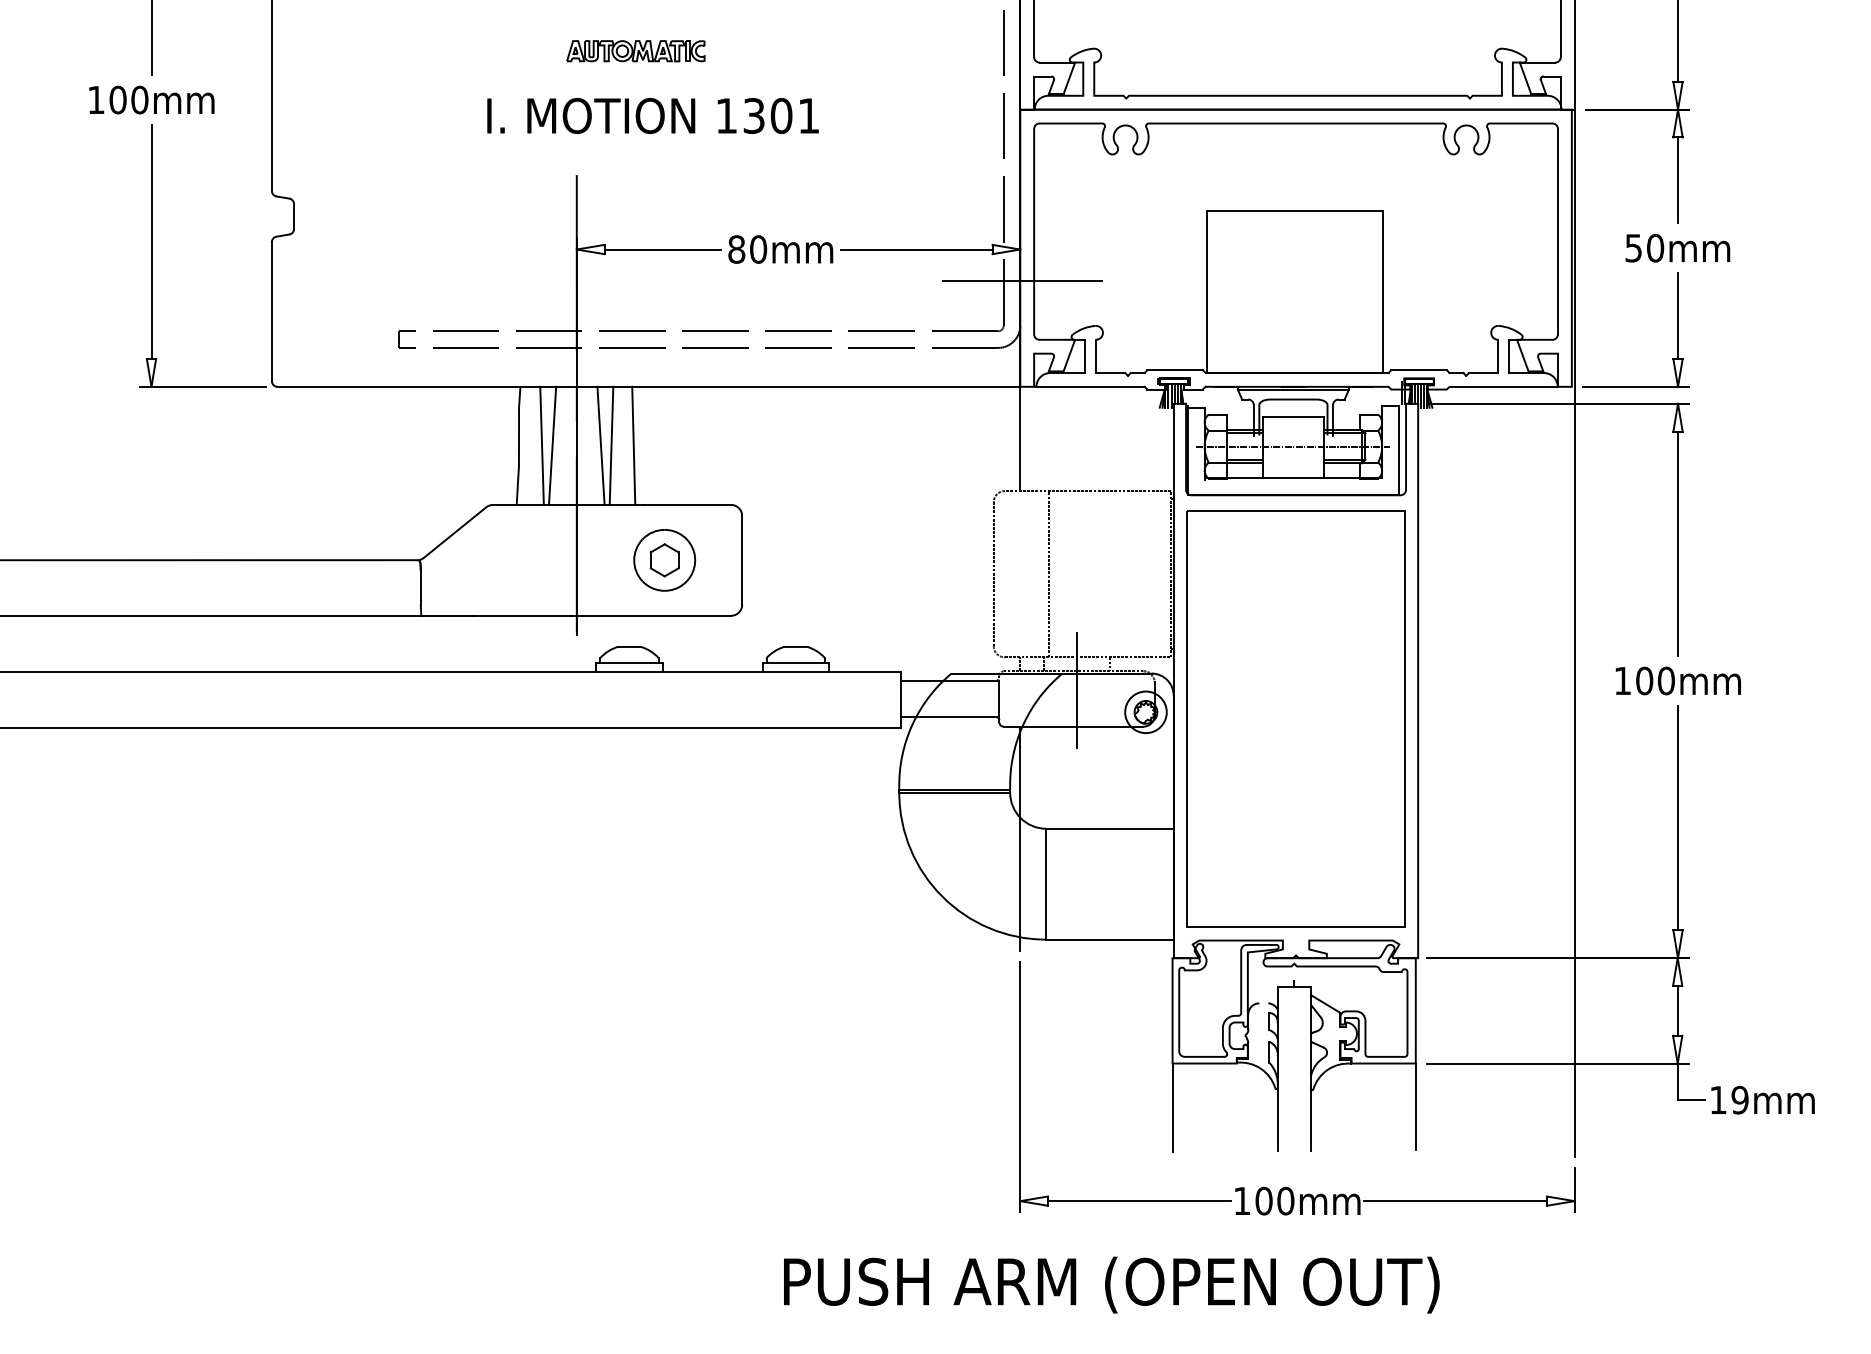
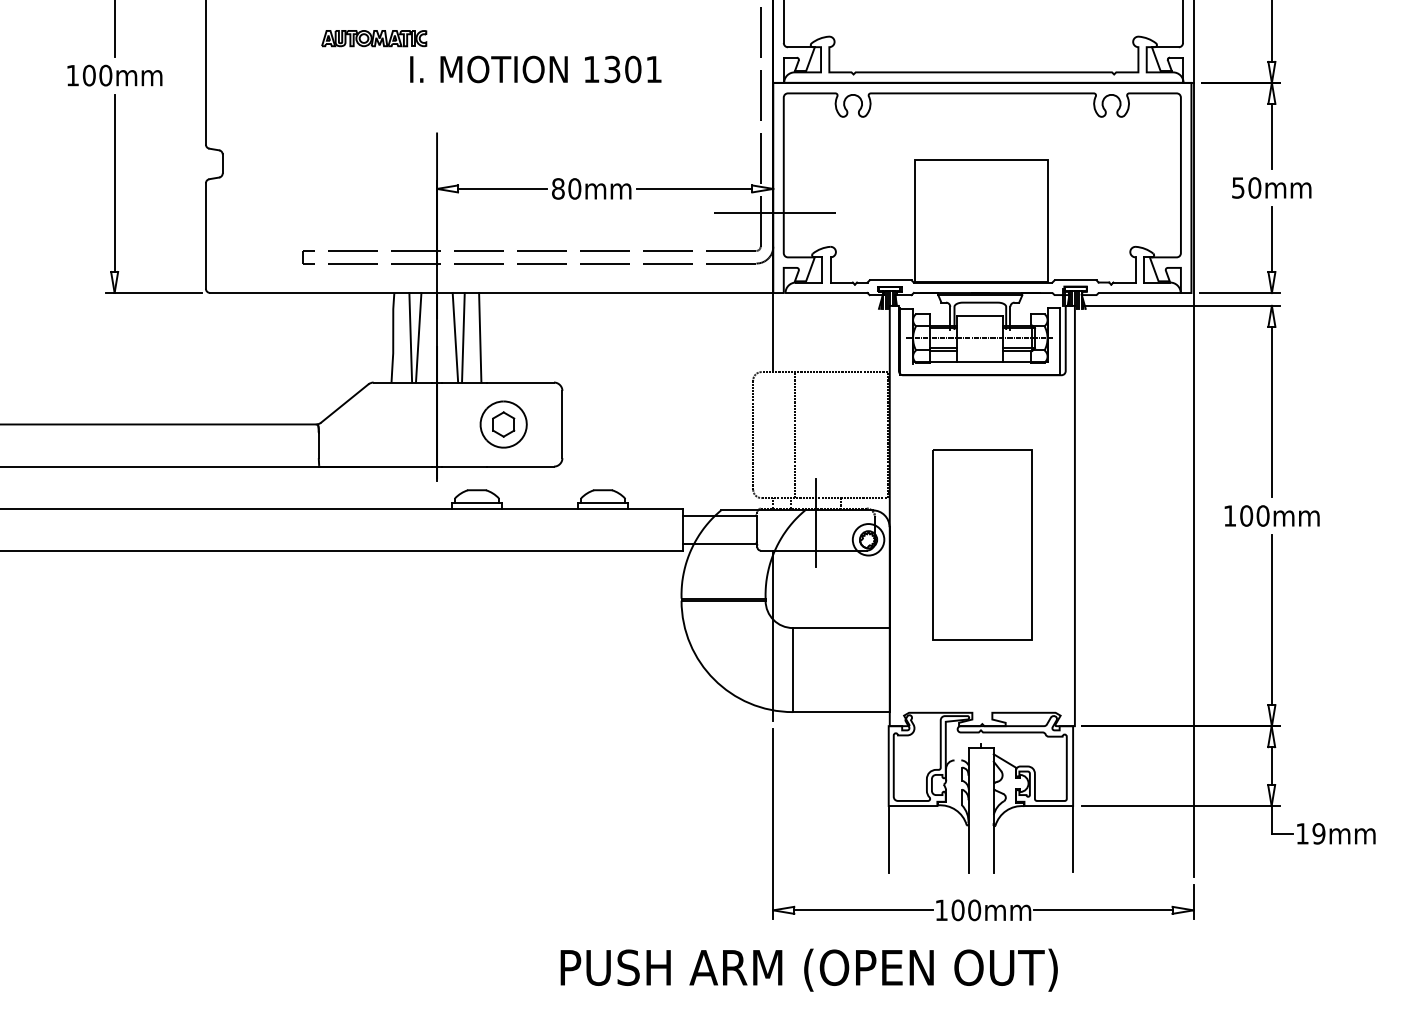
part: (635, 51) -> (373, 38), moved
text: (652, 115) -> (535, 69), moved
part: (1295, 718) -> (981, 544), size x0.6
text: (1111, 1284) -> (809, 969), moved

